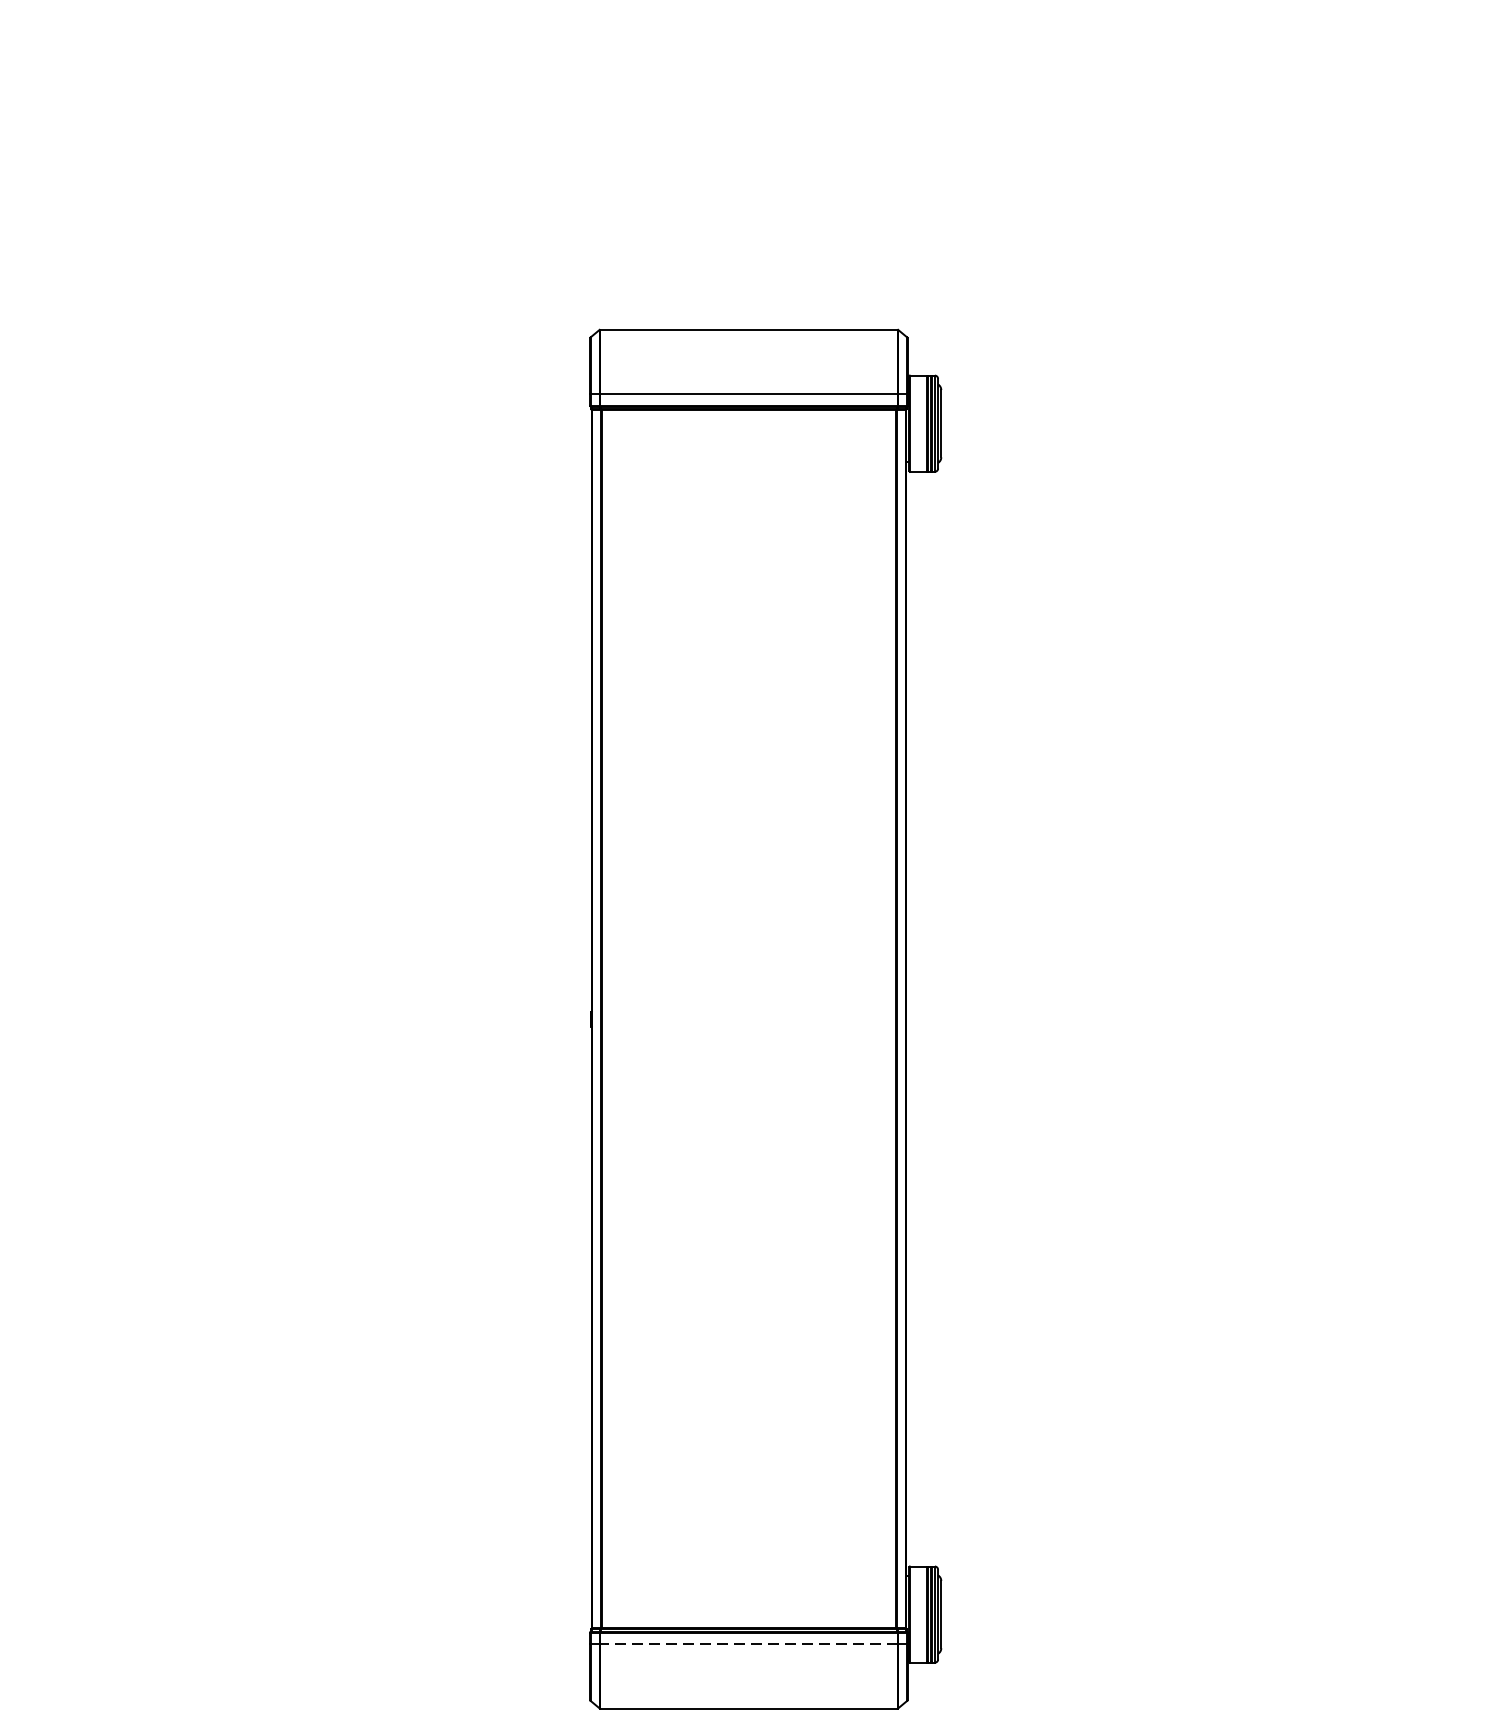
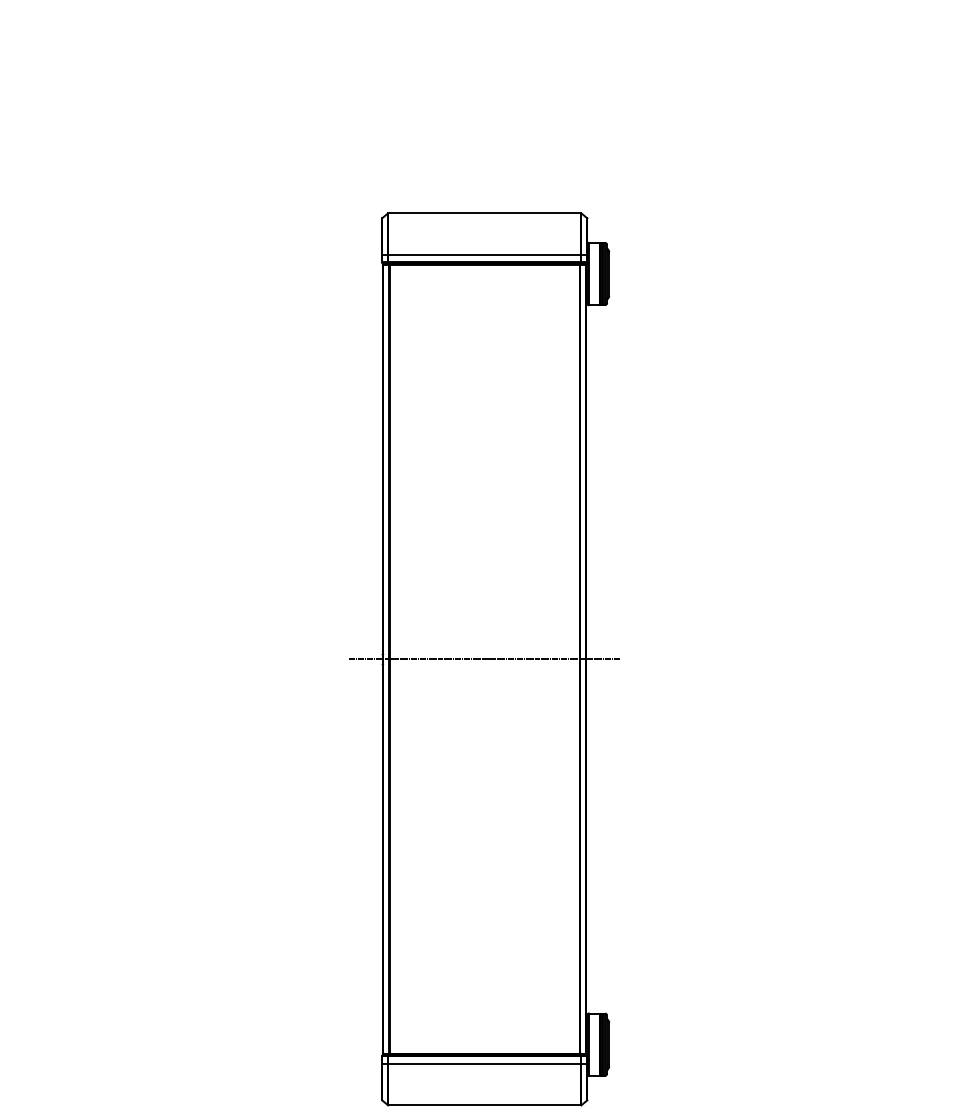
line: (748, 1019) -> (484, 659), added
line: (748, 1643) -> (484, 1063), dashed -> solid

